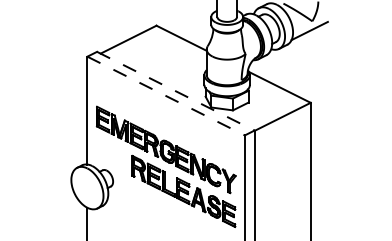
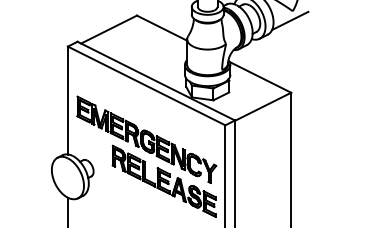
line: (176, 91) -> (156, 81), dashed -> solid
line: (166, 96) -> (146, 86), dashed -> solid

